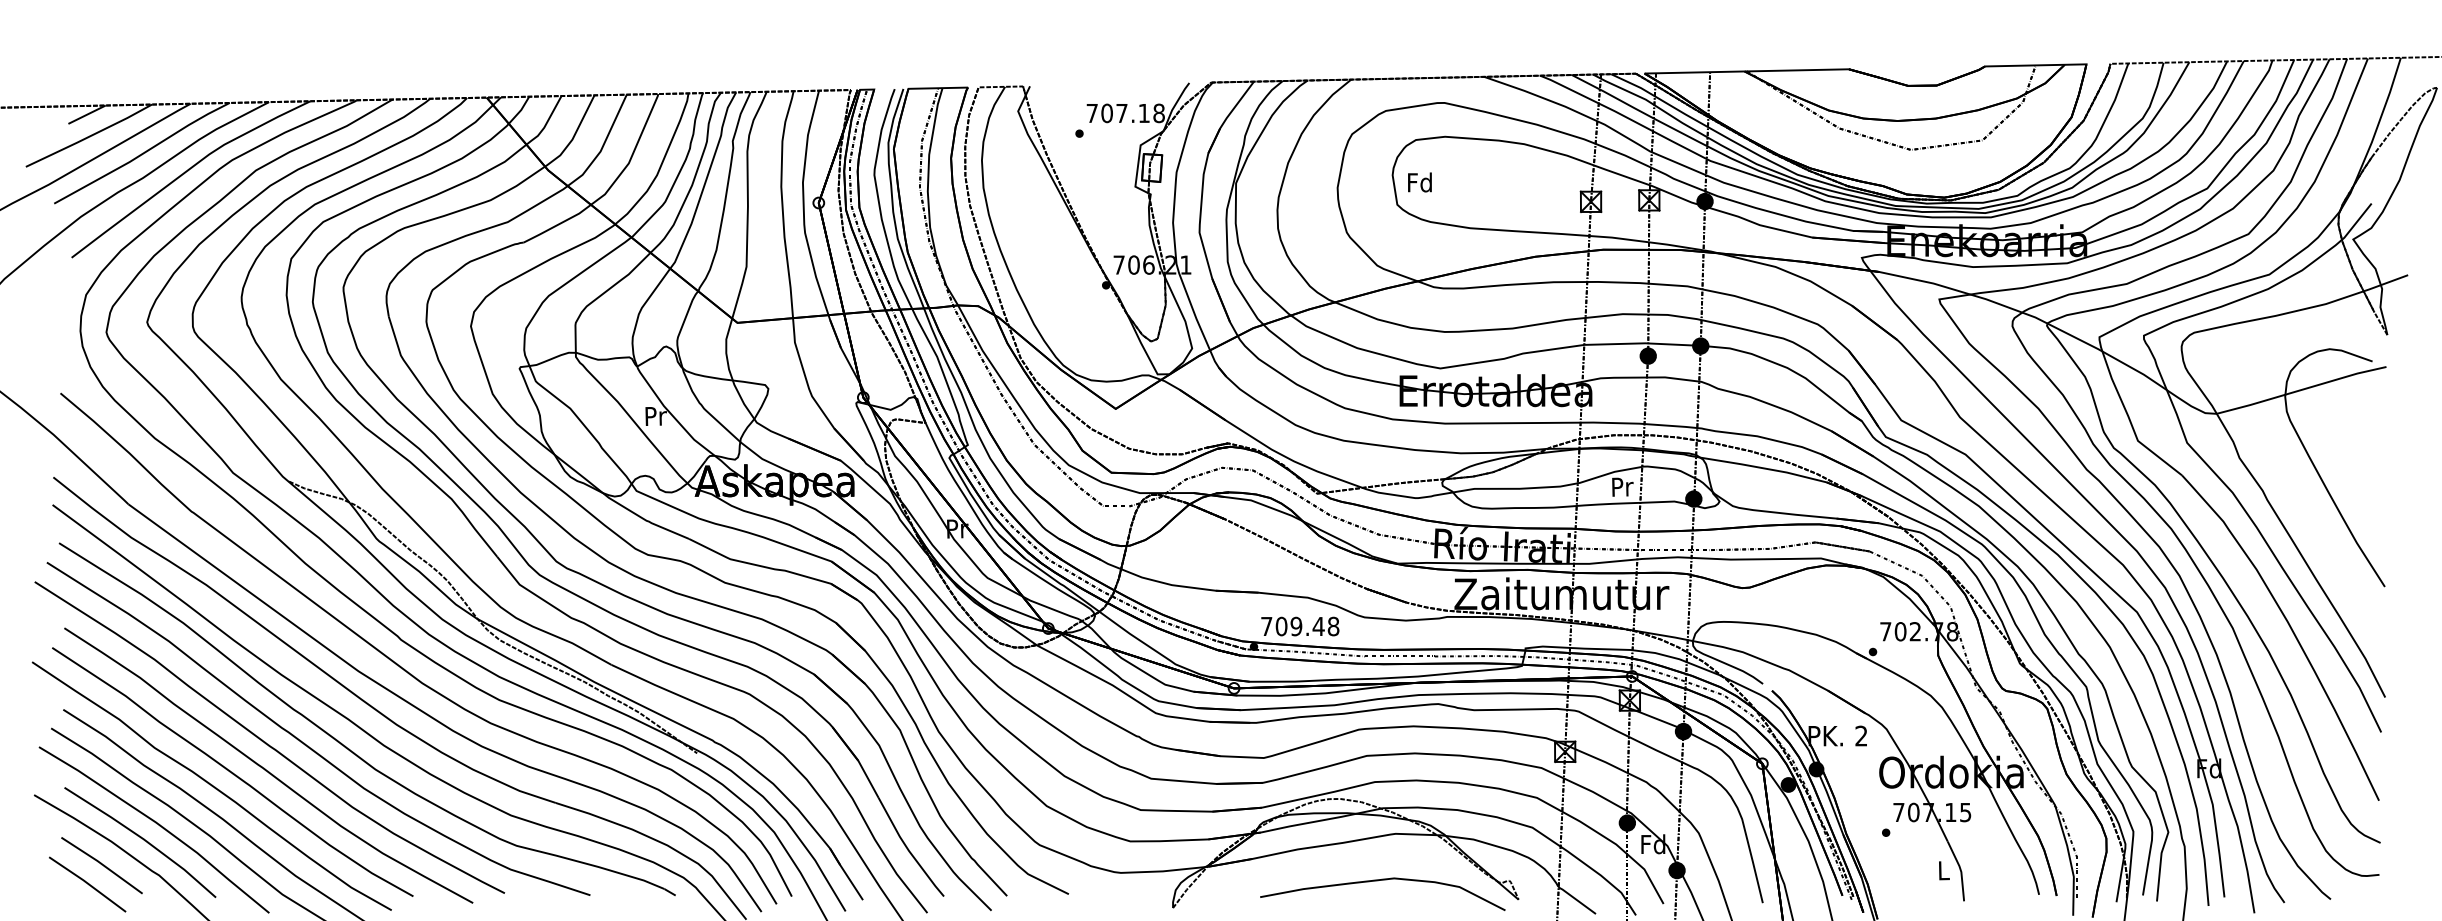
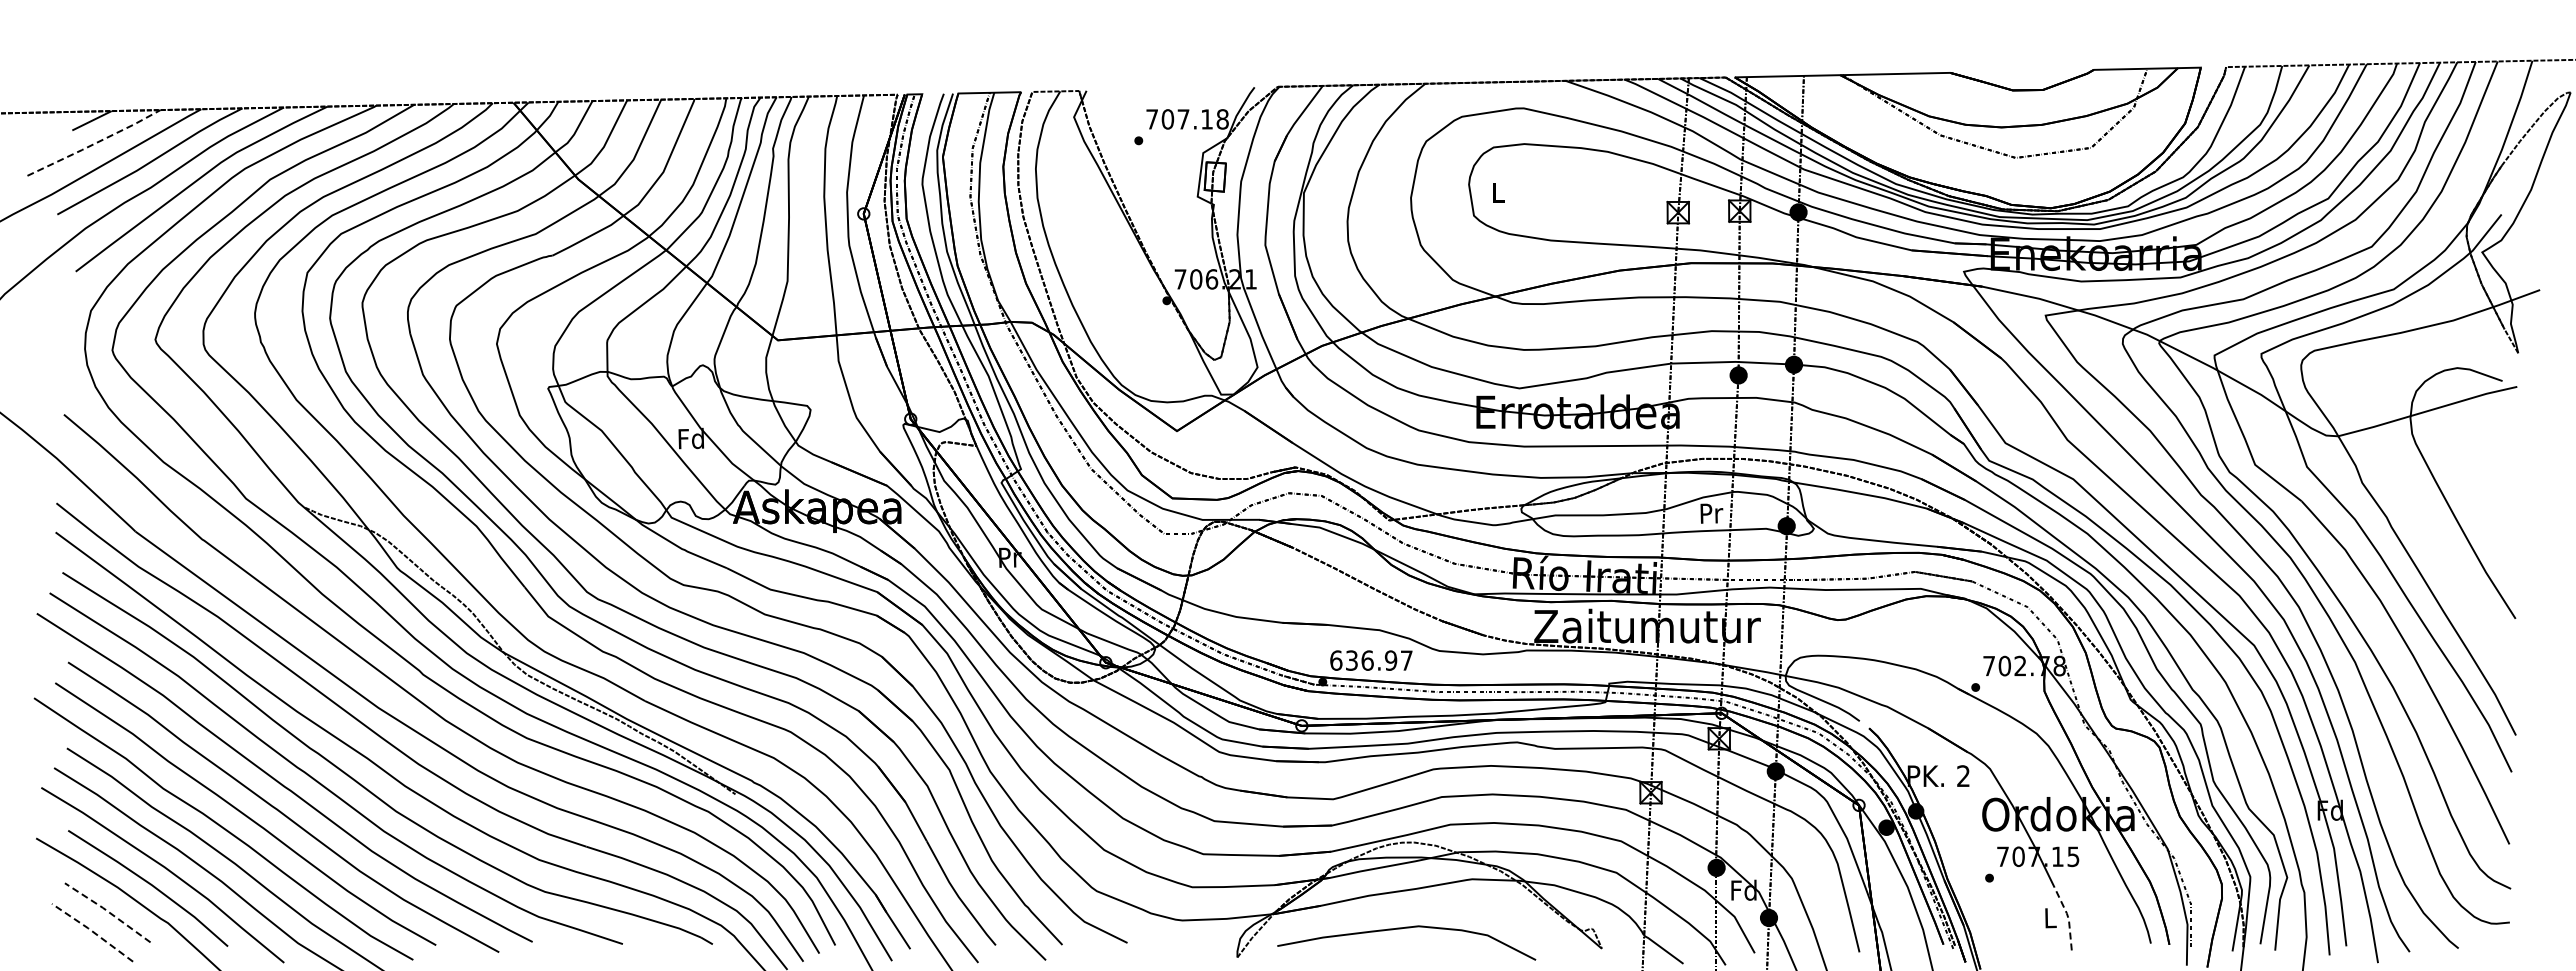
line: (89, 136) -> (94, 143), solid -> dashed
text: (1419, 181) -> (1497, 191), Fd -> L
text: (655, 415) -> (691, 438), Pr -> Fd
text: (1300, 626) -> (1371, 660), 709.48 -> 636.97
line: (101, 864) -> (107, 911), solid -> dashed
line: (1960, 869) -> (2068, 916), solid -> dashed
curve: (1377, 881) -> (1401, 929), moved
line: (87, 883) -> (92, 931), solid -> dashed

